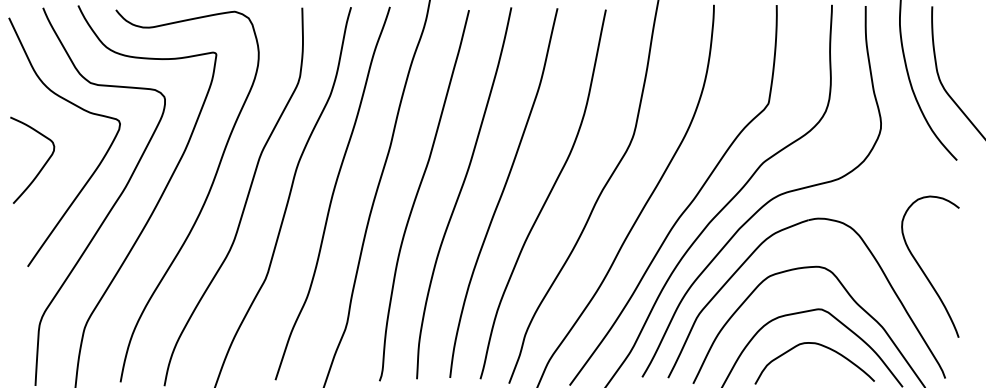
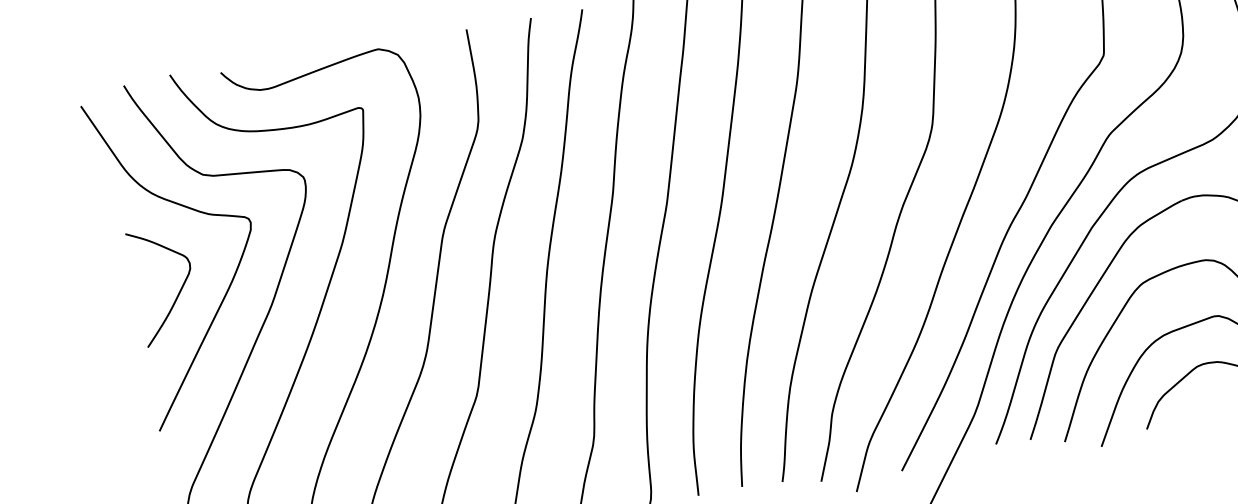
curve: (41, 167) -> (177, 293), moved

